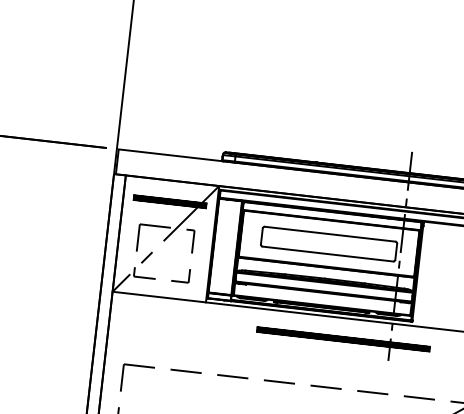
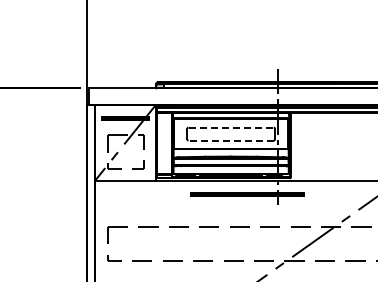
line: (330, 234) -> (231, 127), solid -> dashed
line: (328, 254) -> (231, 140), solid -> dashed

